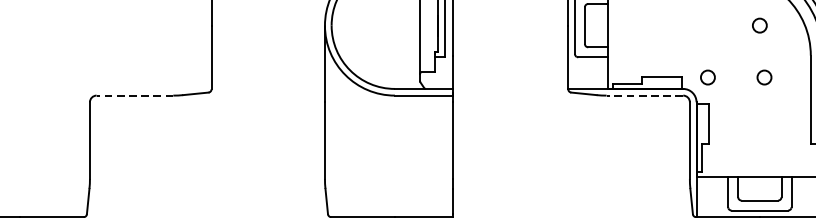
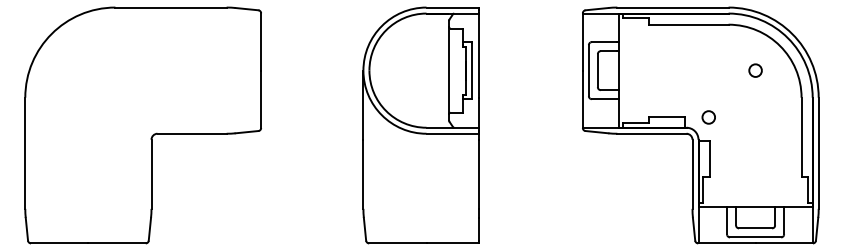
circle: (764, 77) -> (759, 117), removed
line: (135, 95) -> (192, 133), dashed -> solid
line: (644, 95) -> (651, 133), dashed -> solid

